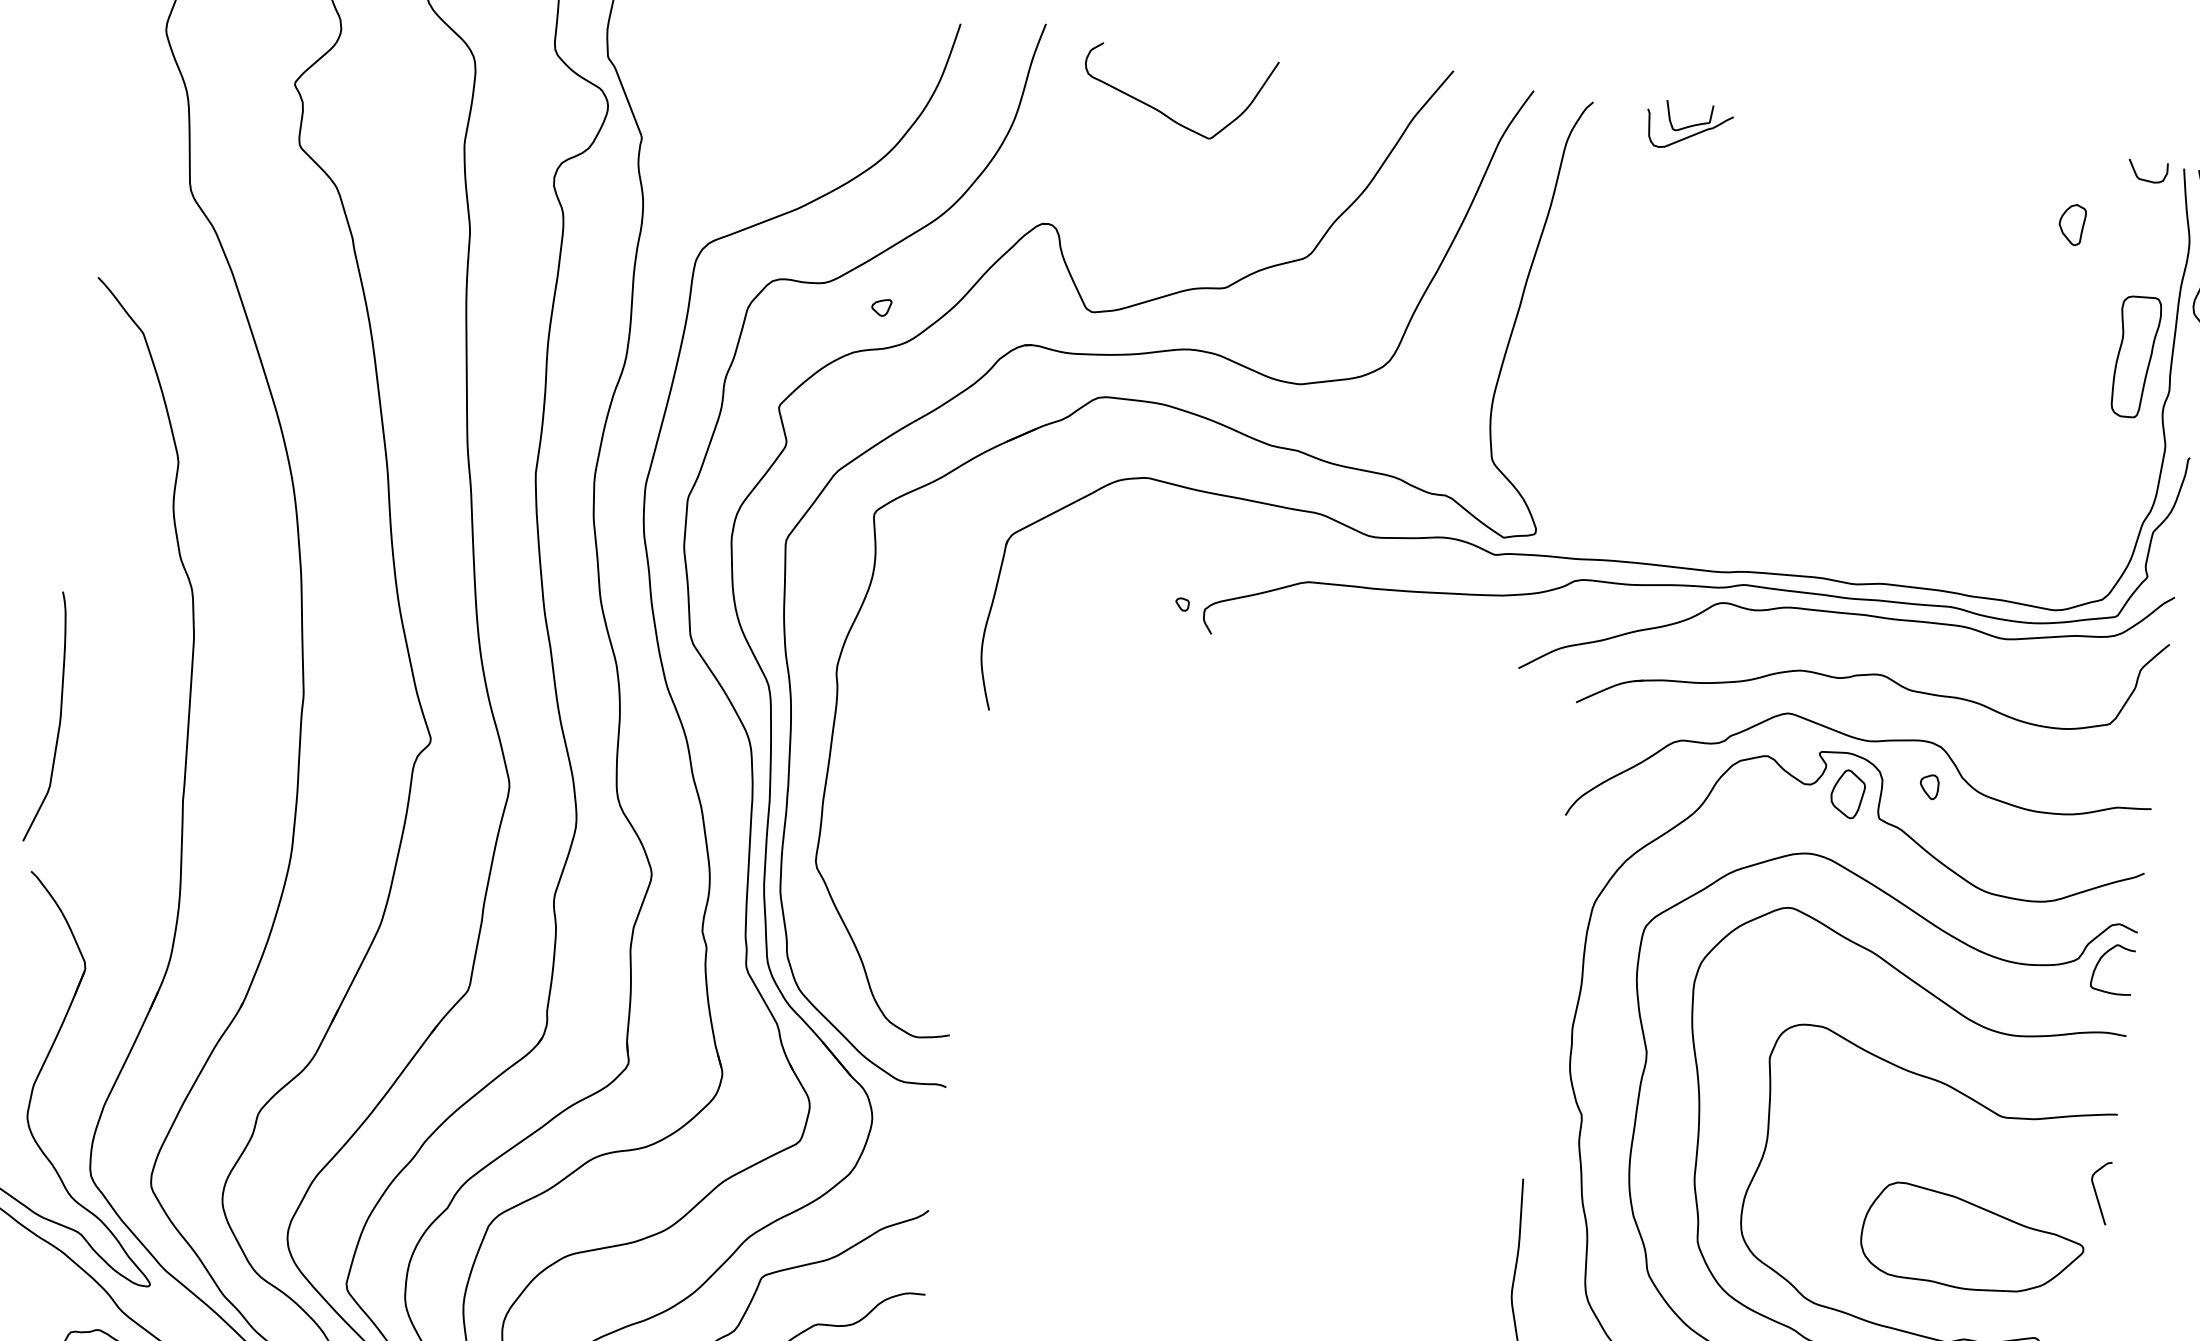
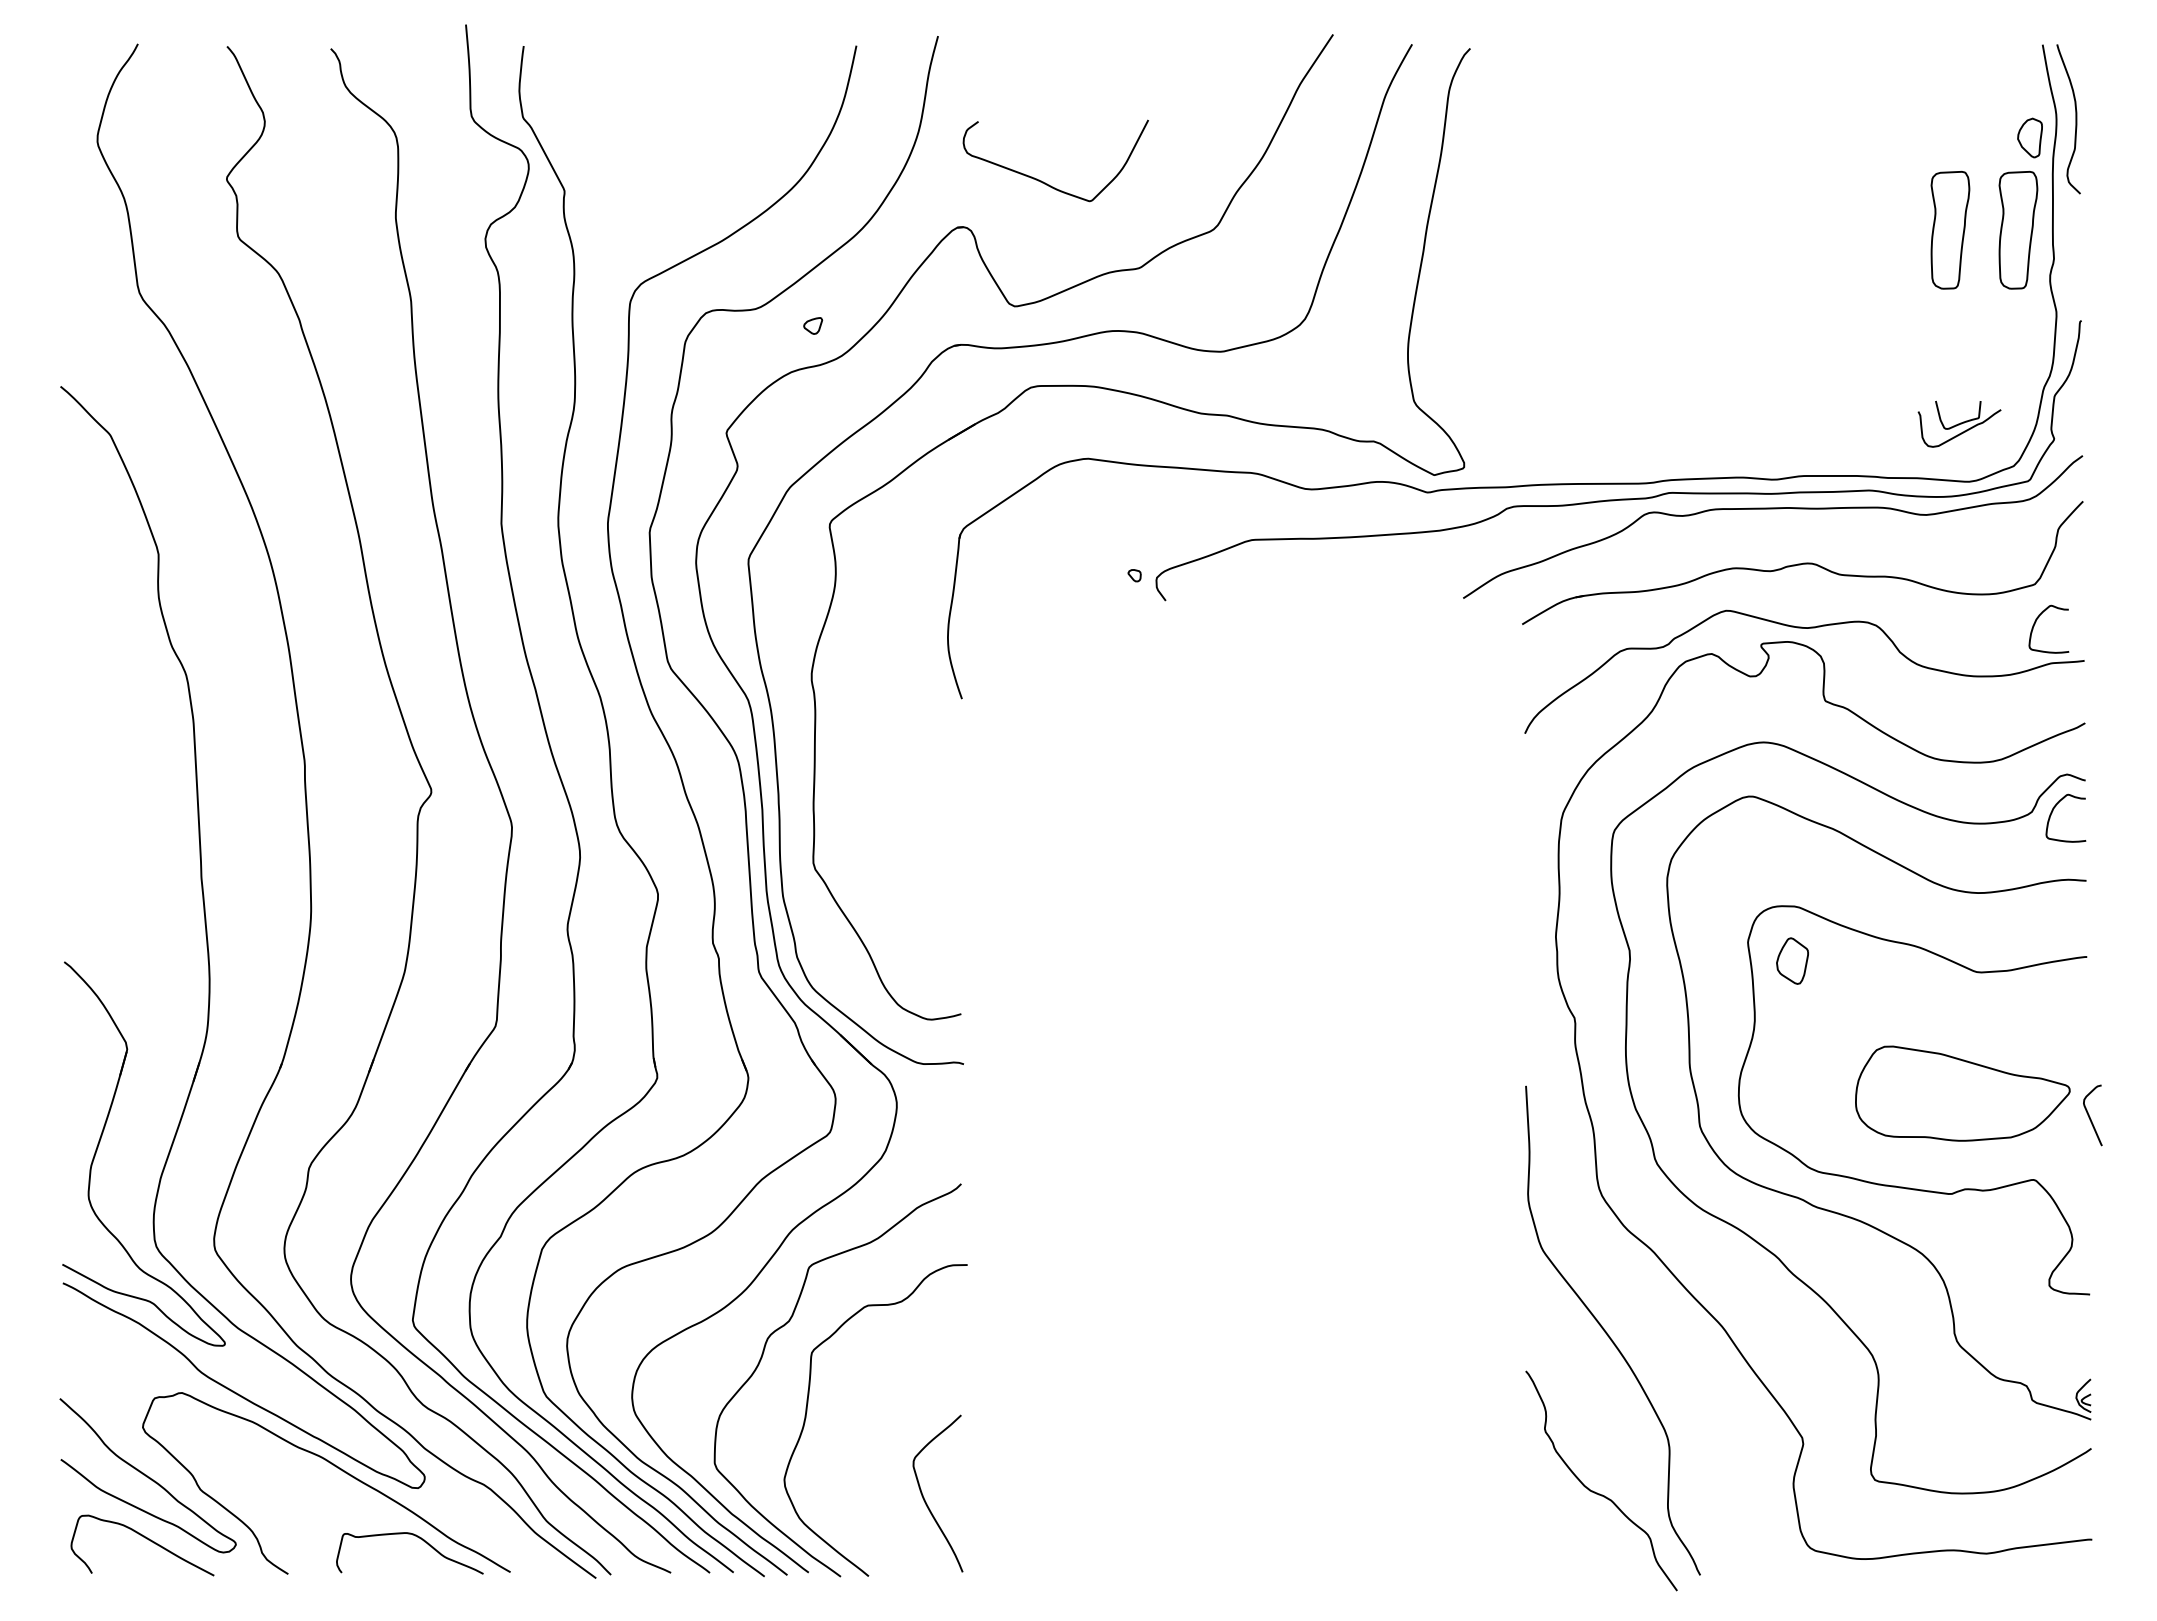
curve: (1165, 113) -> (1045, 182), moved
part: (1689, 126) -> (1959, 423), moved
curve: (2146, 179) -> (2008, 59), removed
part: (2071, 224) -> (2029, 137), moved
part: (2066, 348) -> (1950, 230), added
curve: (59, 714) -> (73, 808), removed
curve: (2106, 763) -> (2036, 622), added
part: (1929, 786) -> (1869, 664), removed
part: (1847, 793) -> (1792, 960), moved
curve: (2097, 1193) -> (2090, 1116), moved

